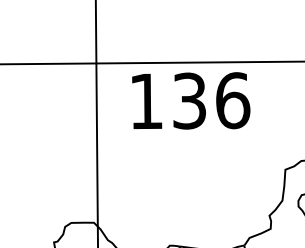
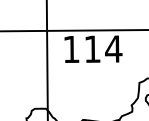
text: (211, 101) -> (103, 49), 136 -> 114

